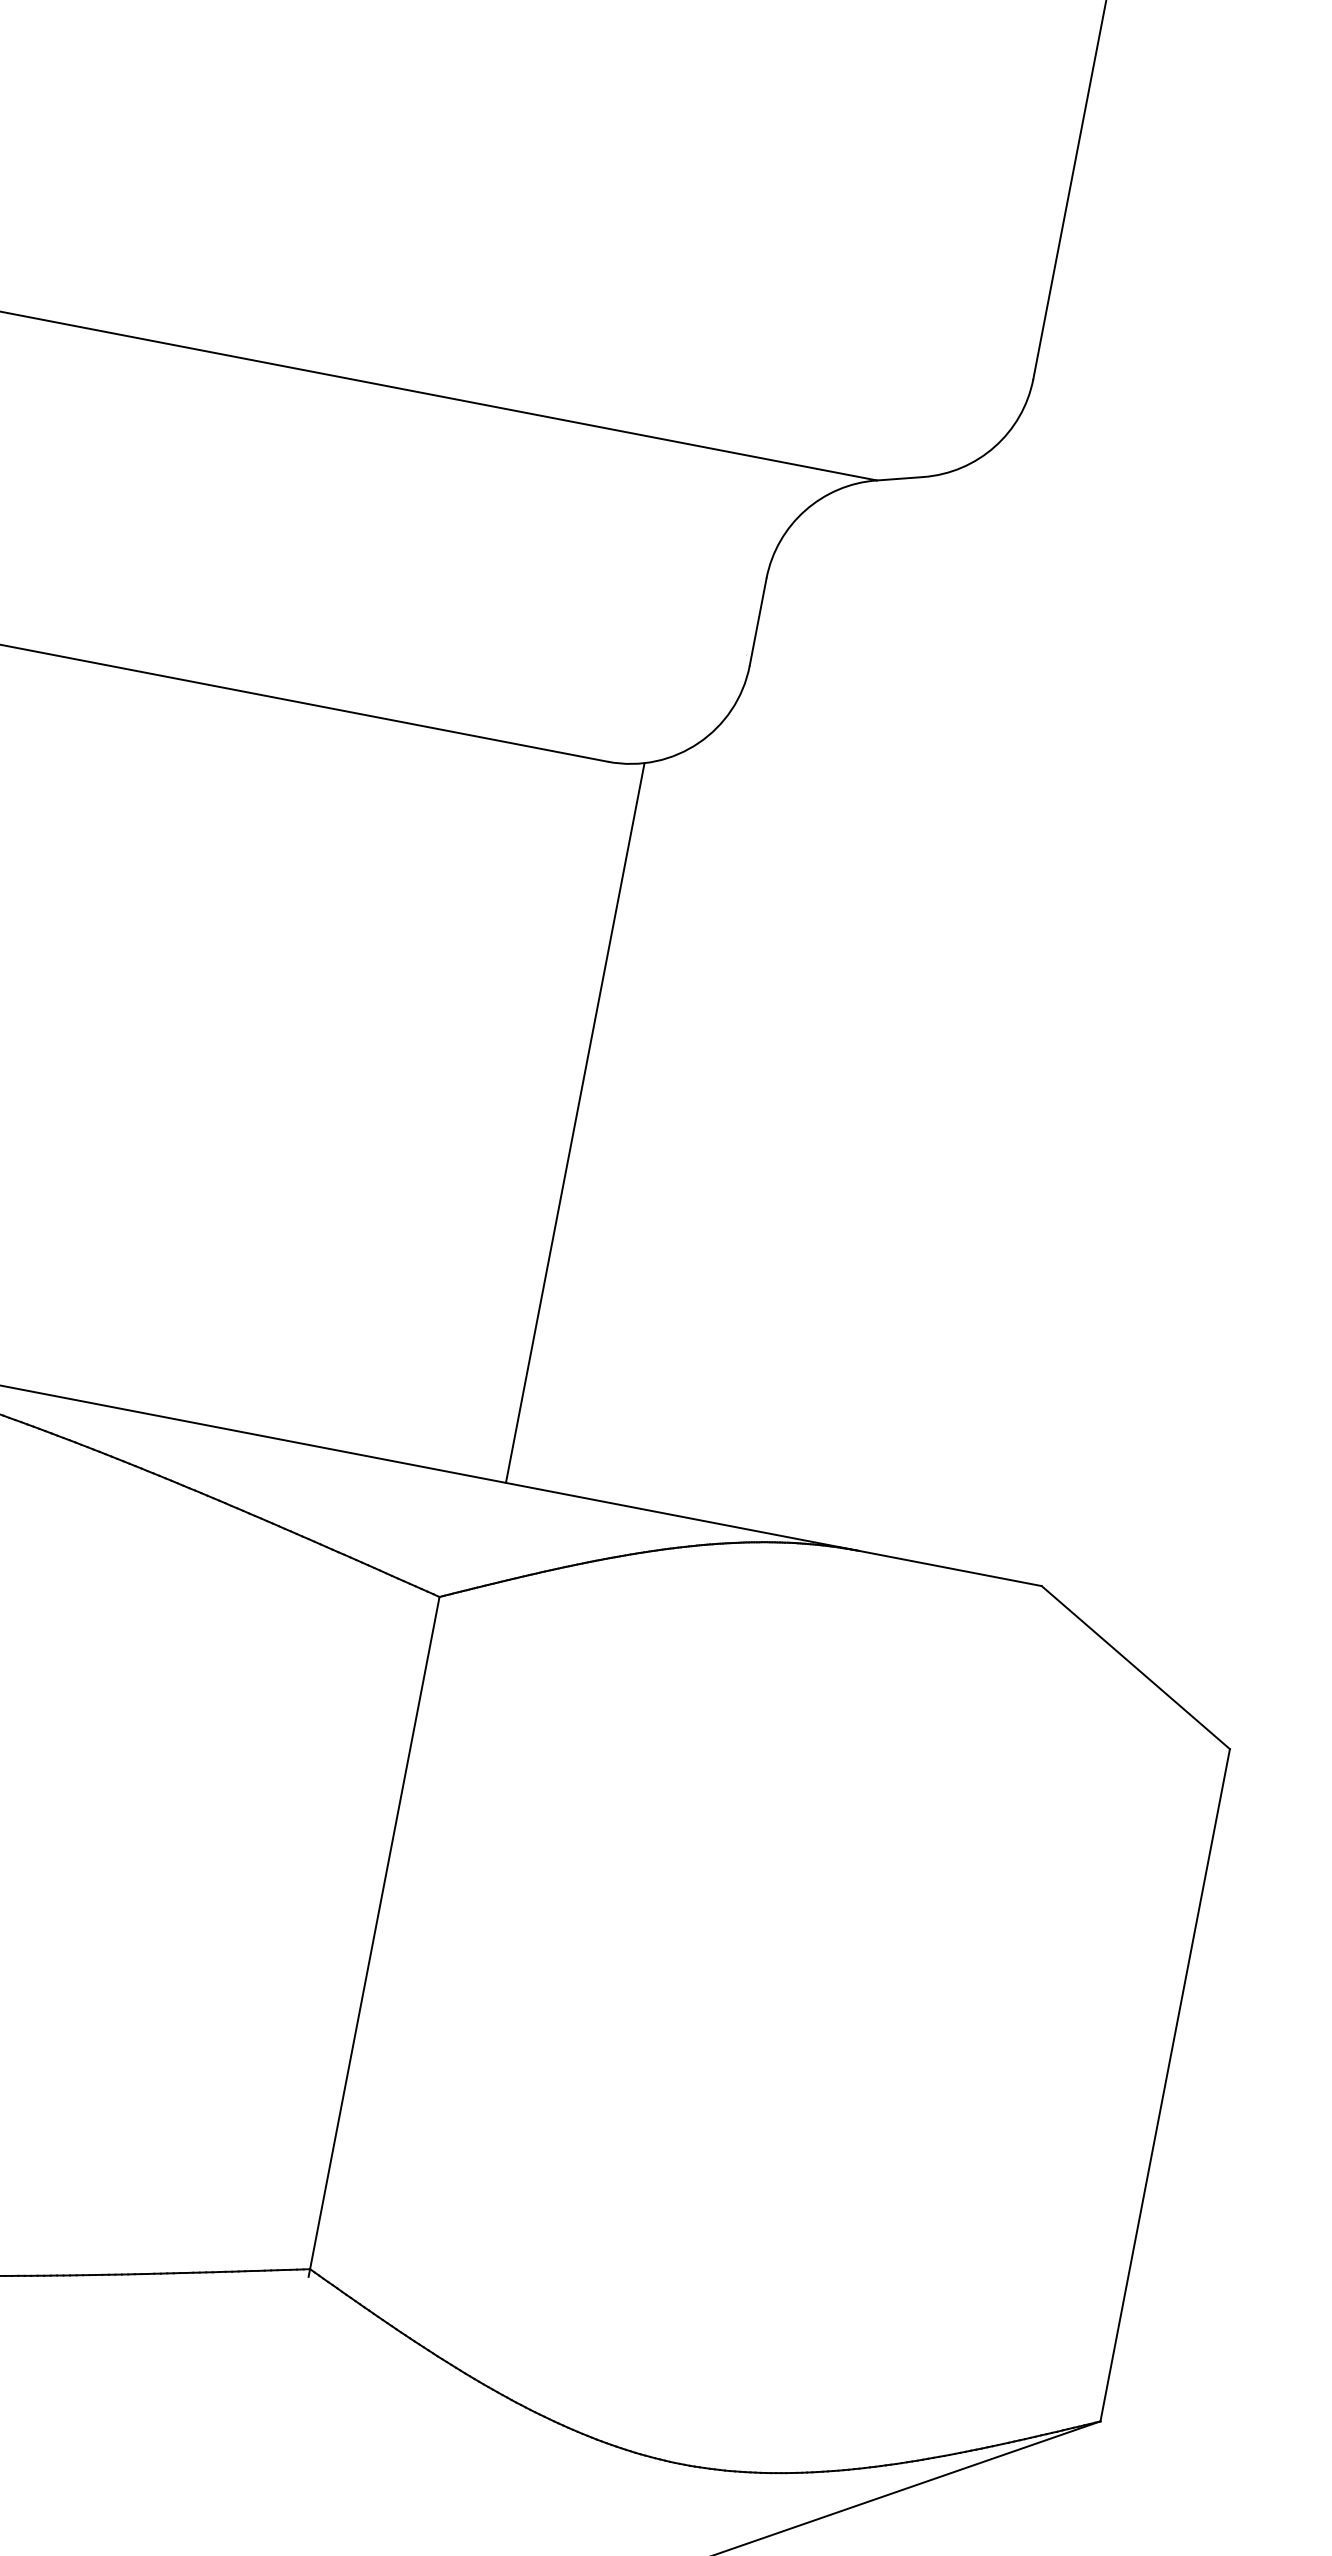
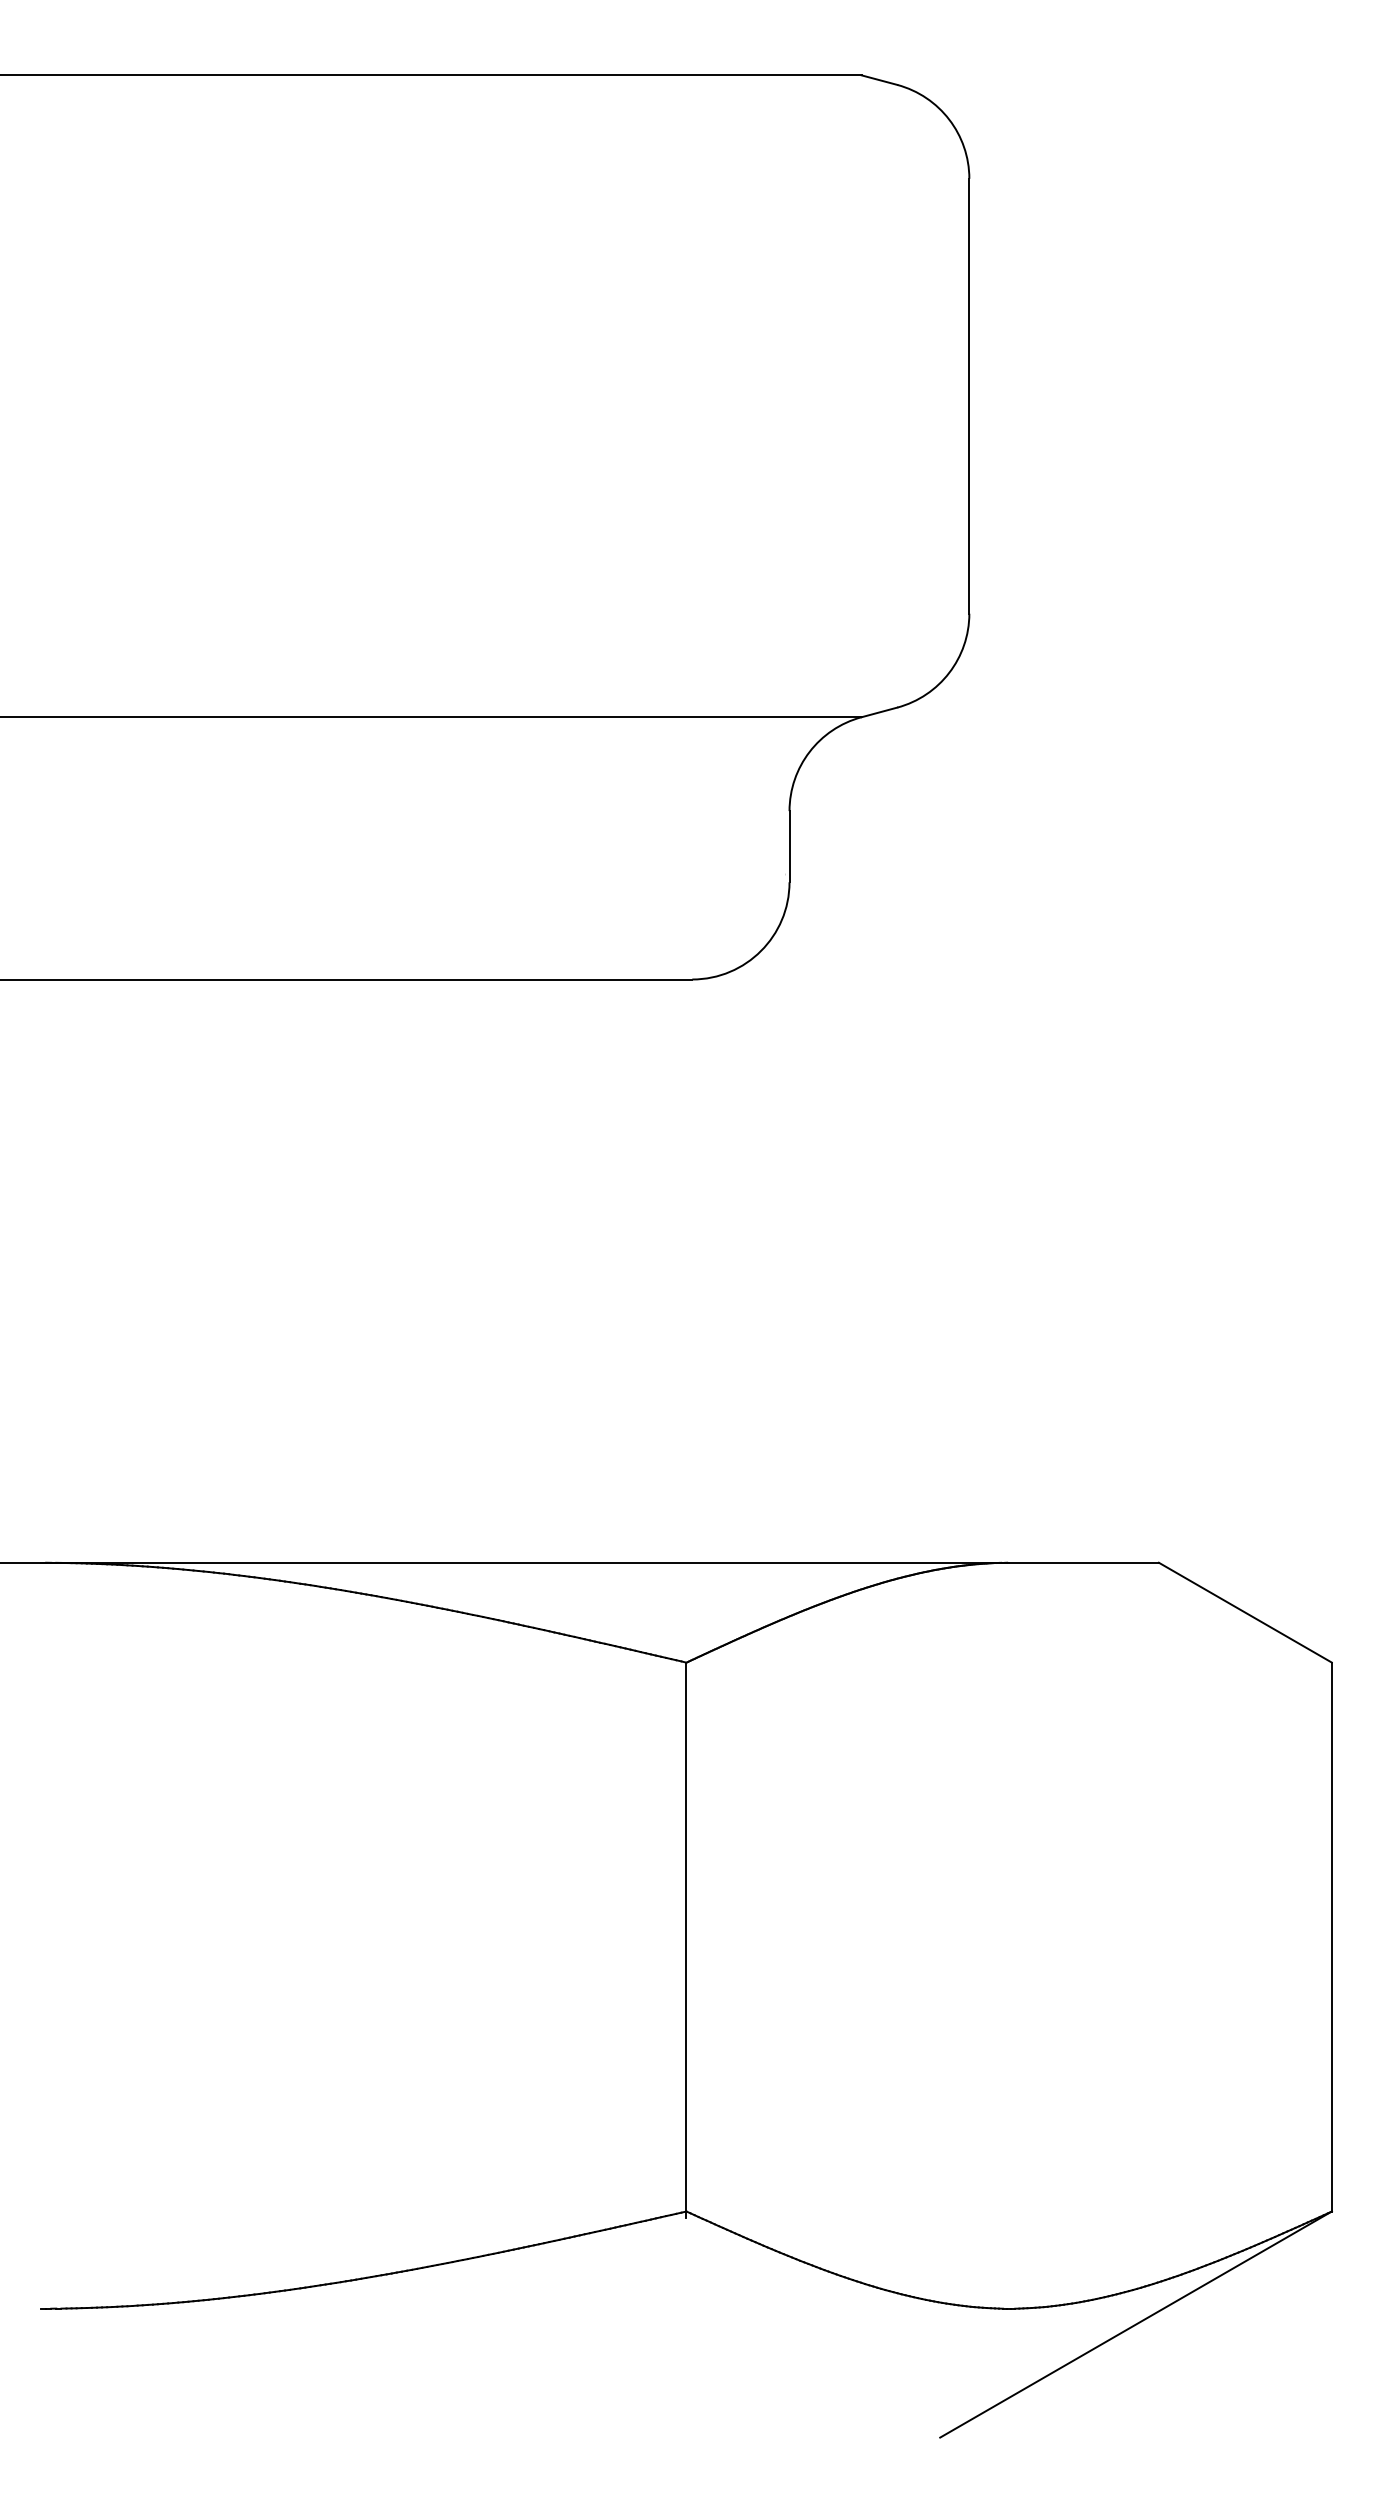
line: (575, 1122) -> (721, 1268), removed

